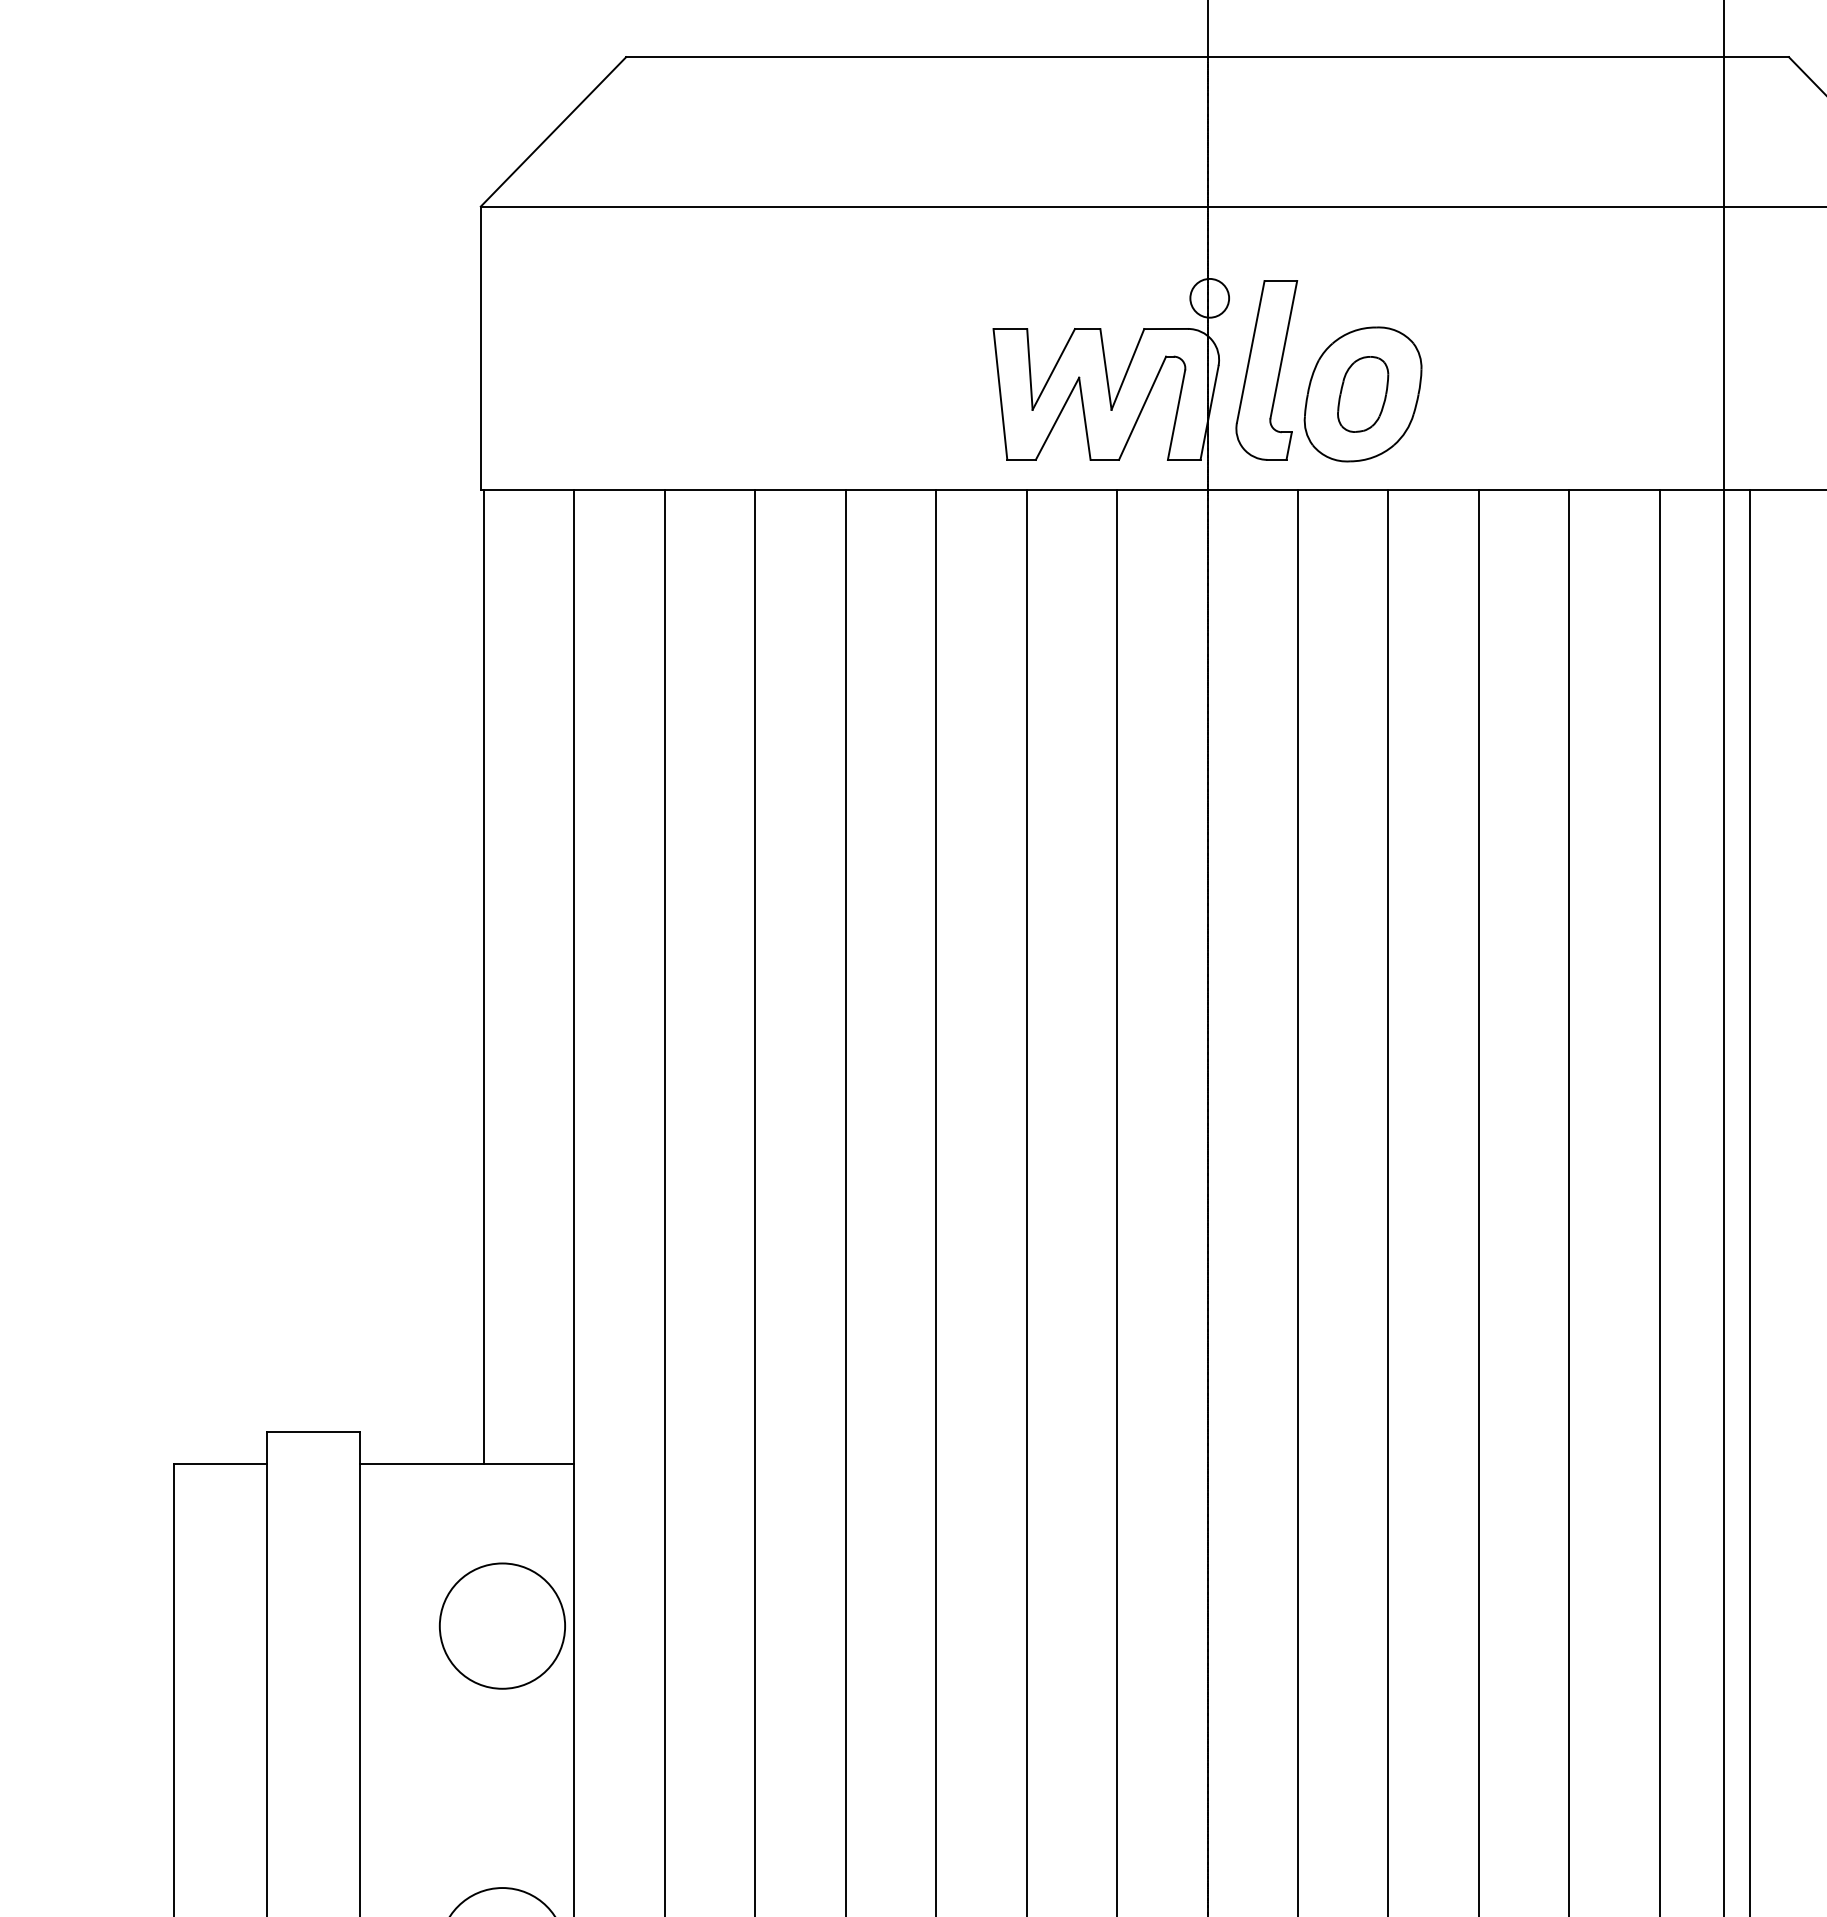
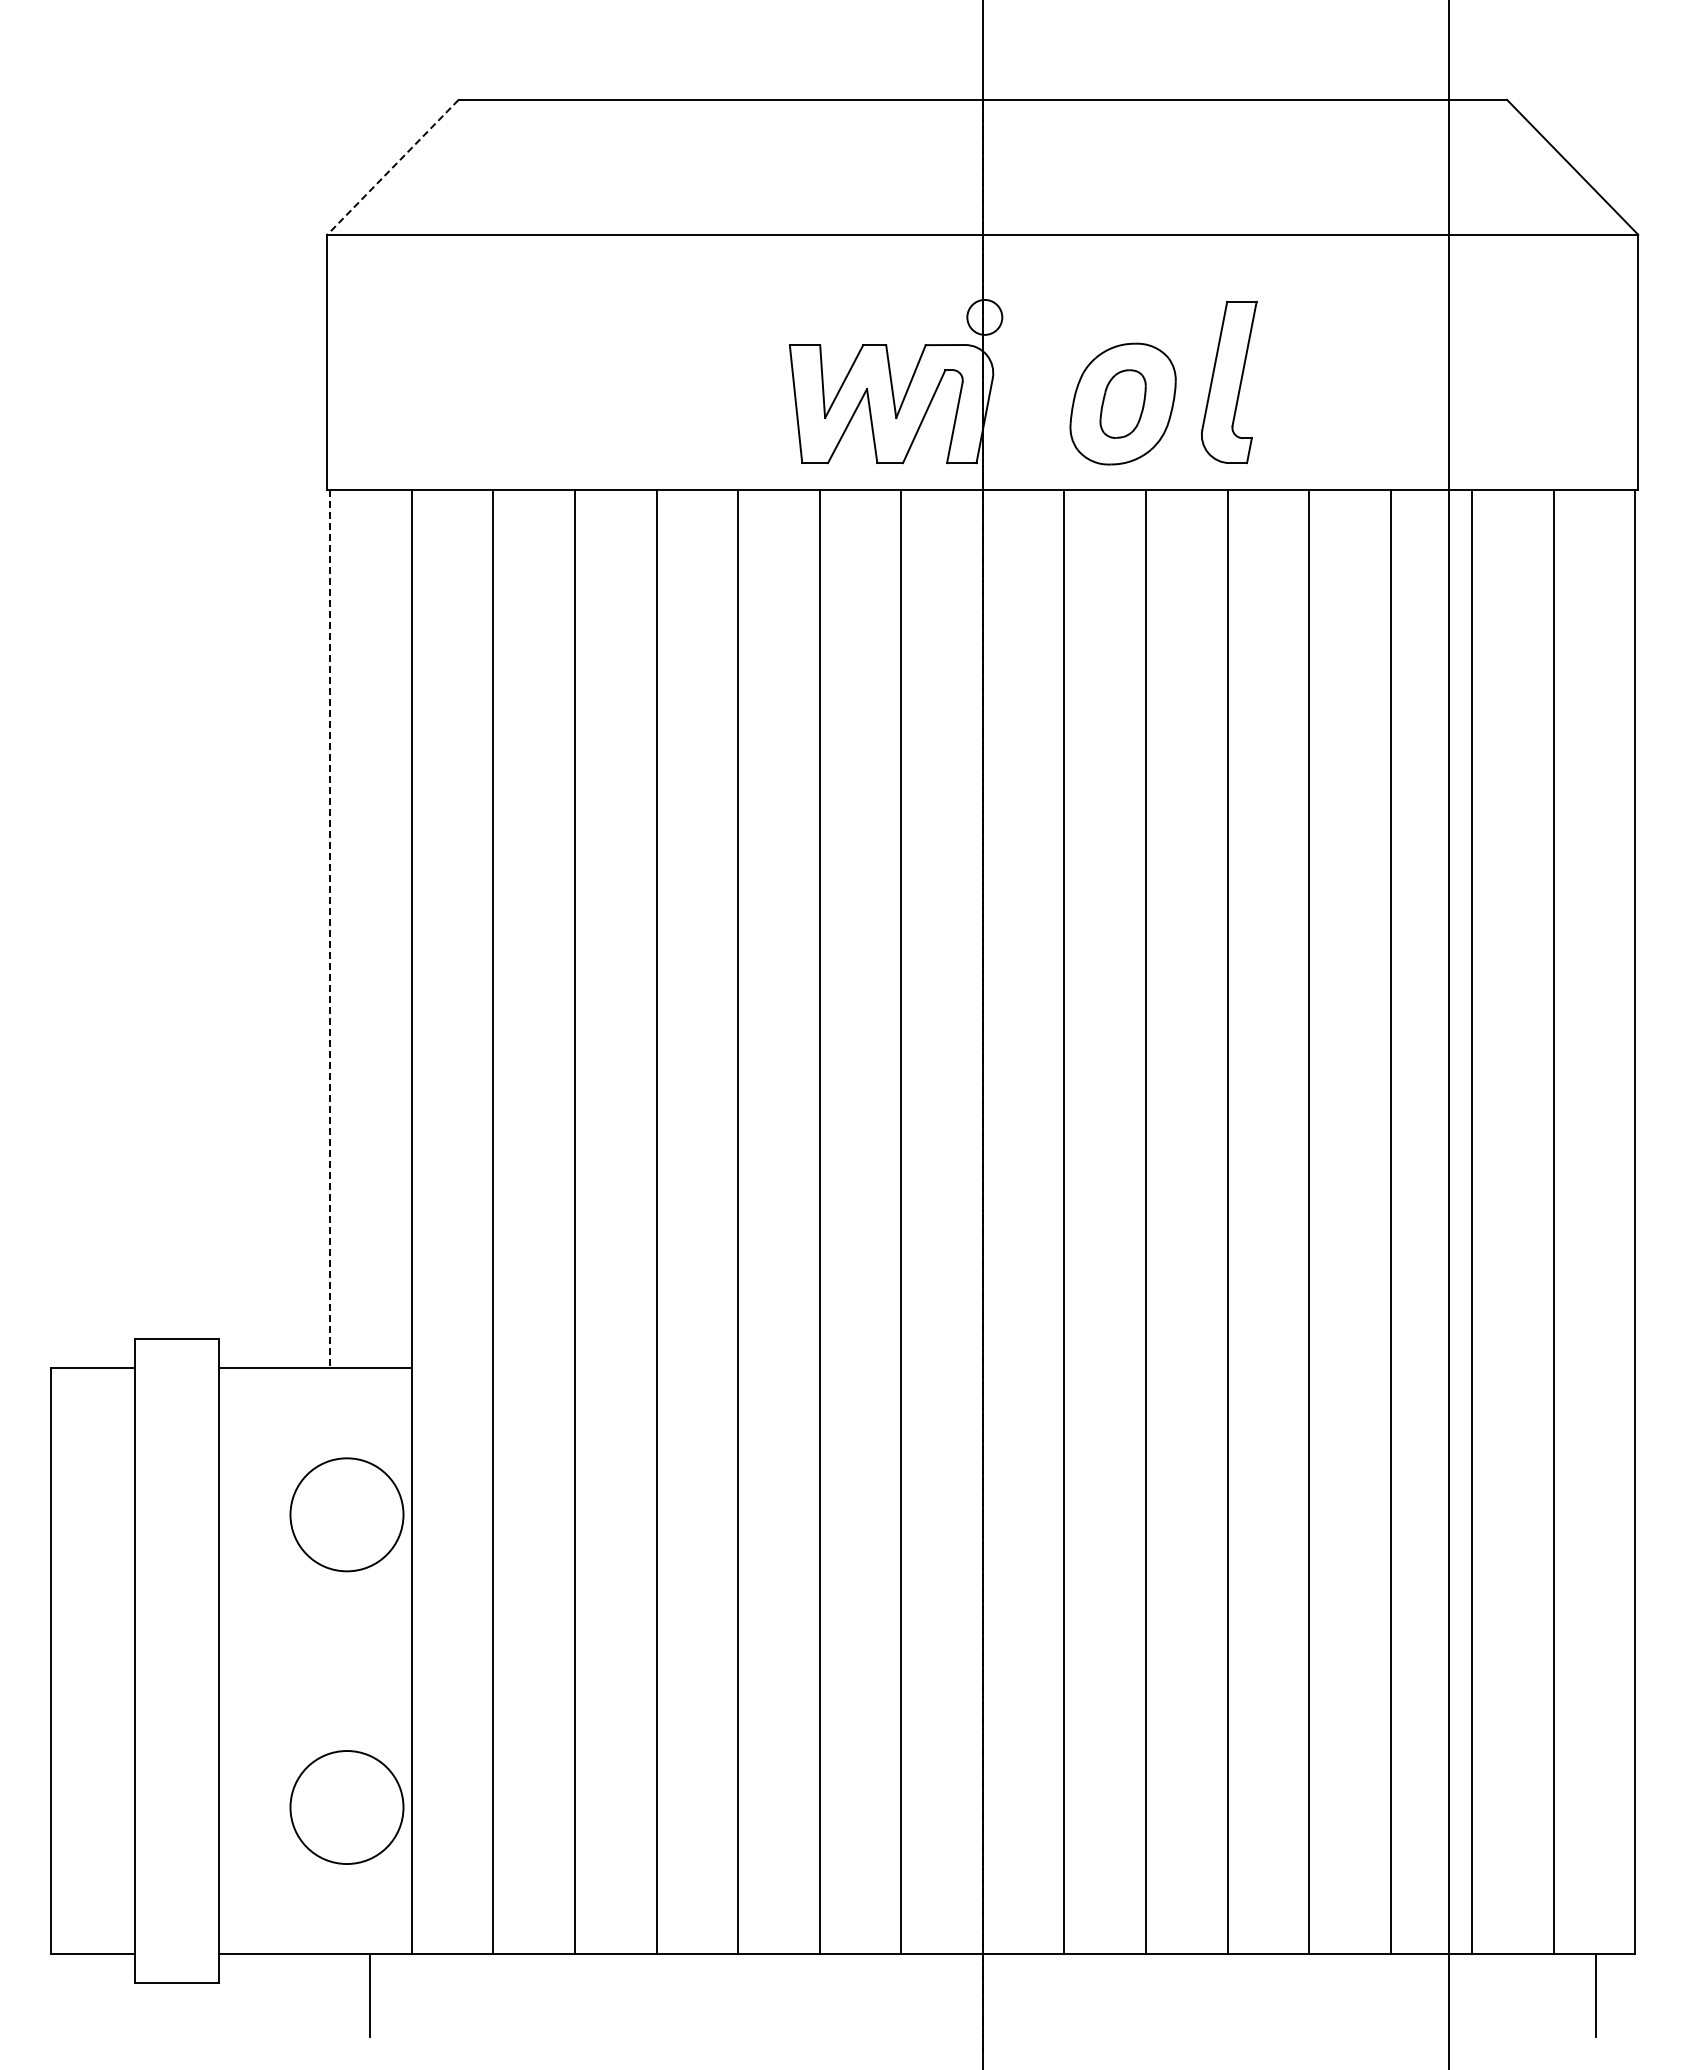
line: (554, 132) -> (393, 167), solid -> dashed
part: (1267, 370) -> (1229, 382), moved
line: (484, 977) -> (330, 929), solid -> dashed

